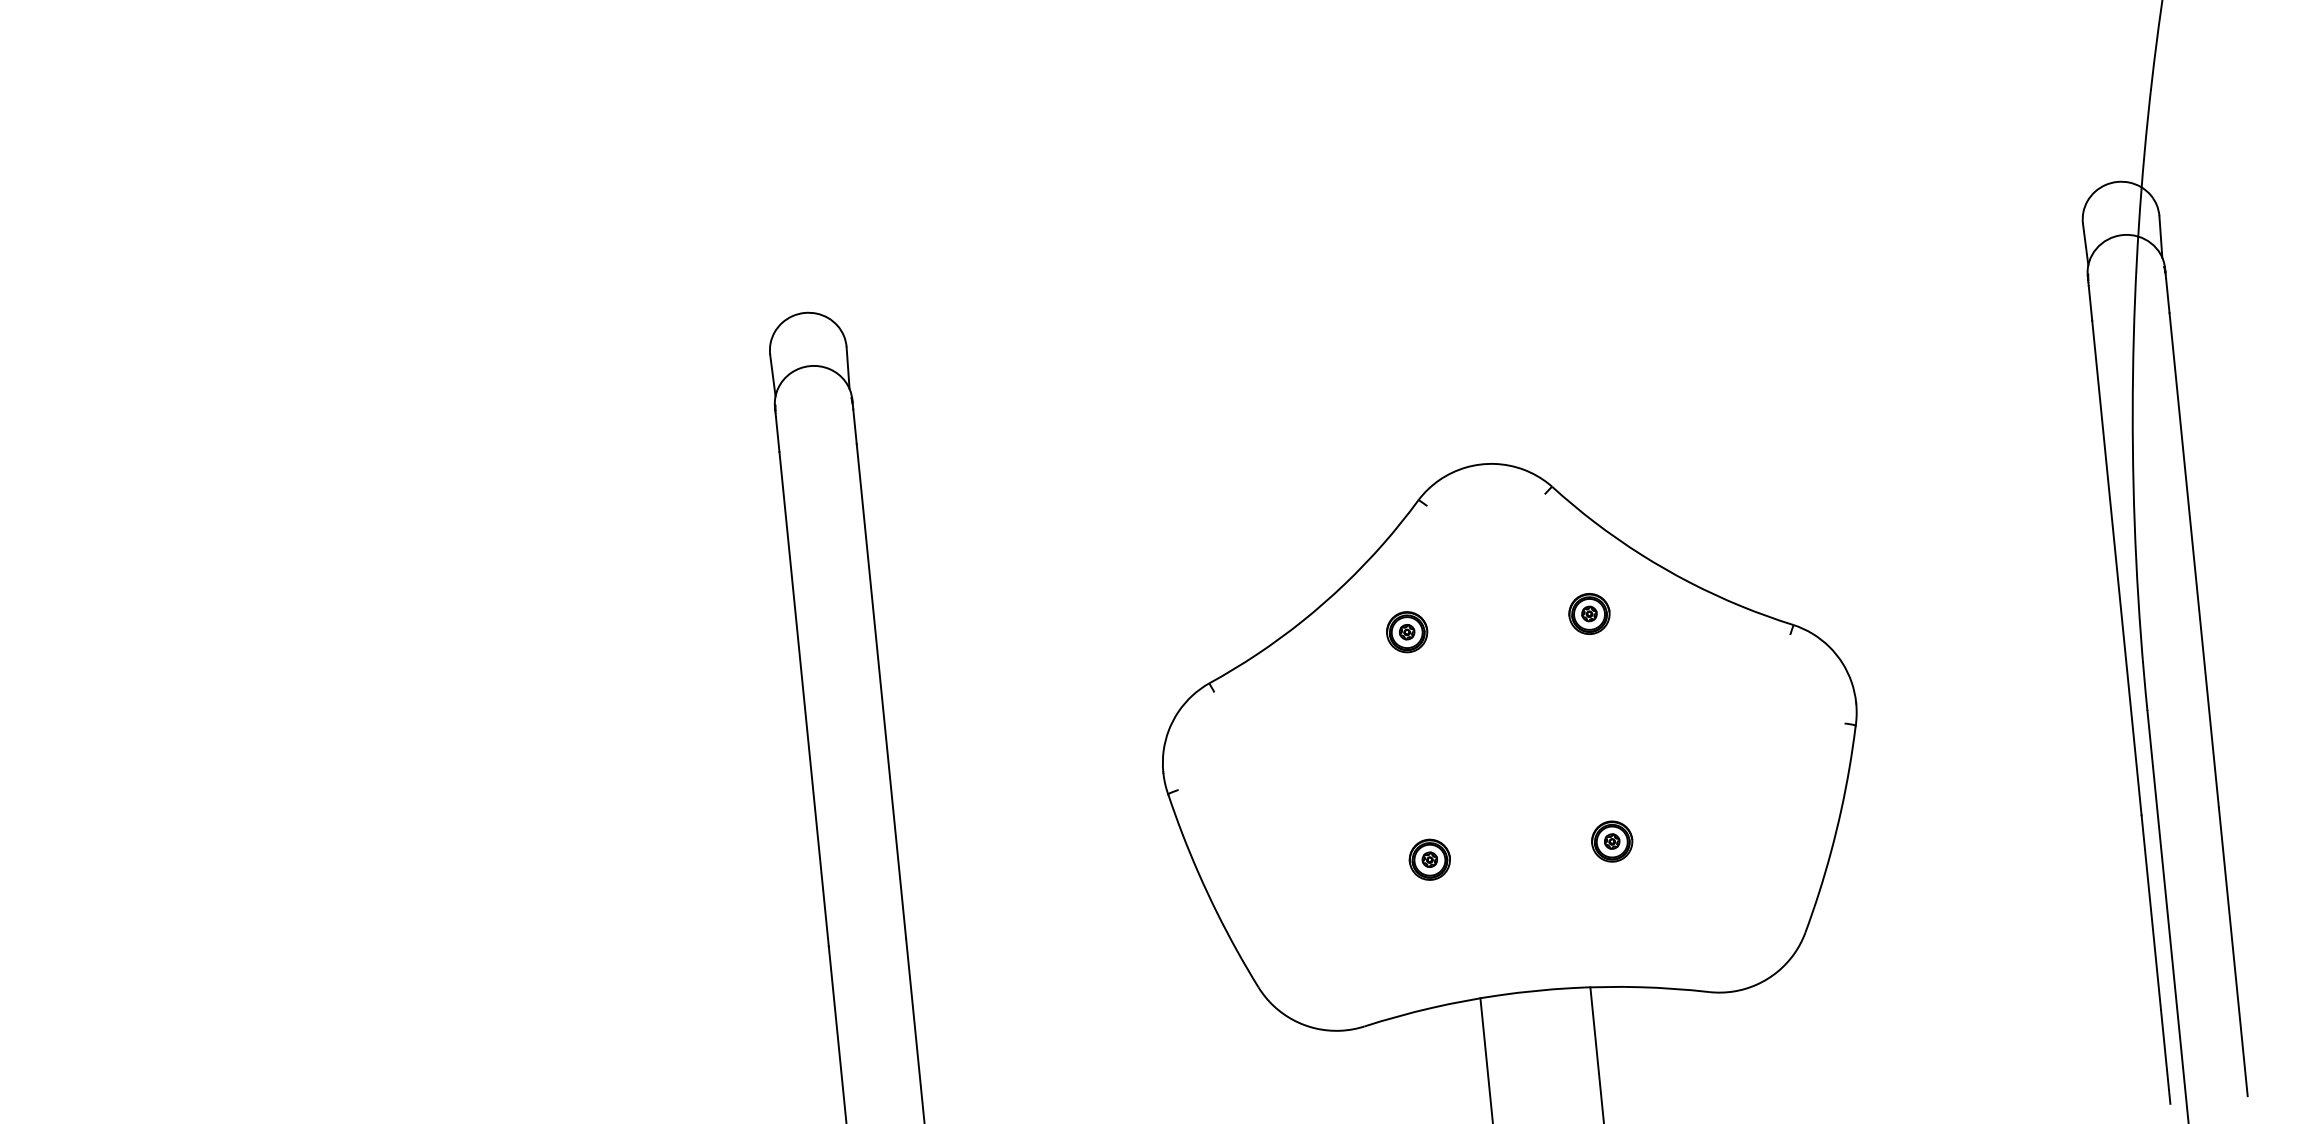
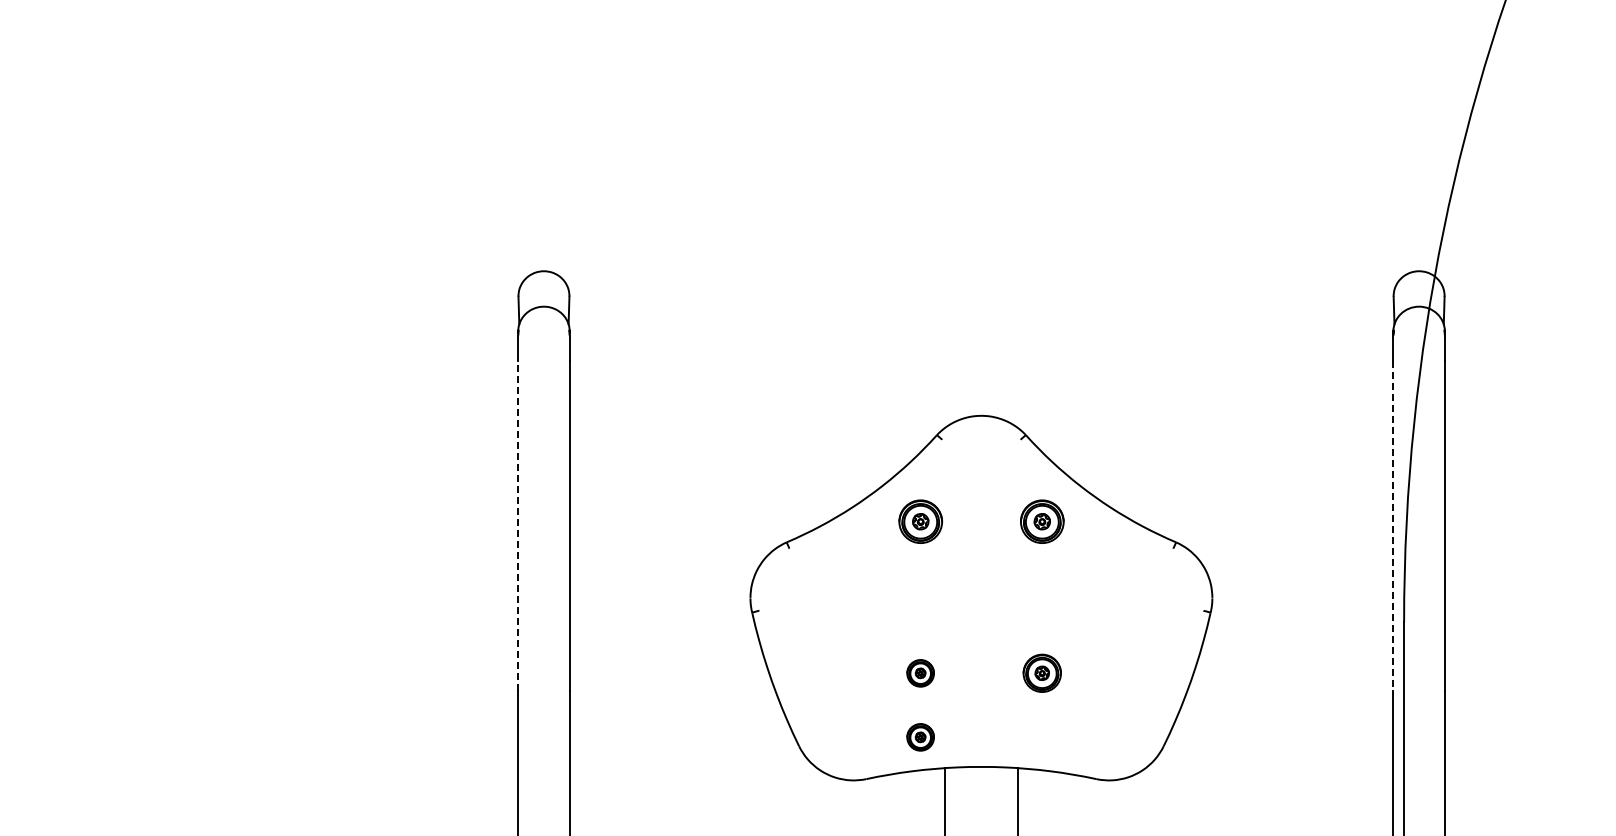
line: (2117, 568) -> (1393, 526), solid -> dashed
part: (1588, 613) -> (1041, 521), size x1.6
part: (1406, 631) -> (920, 521), size x1.6
line: (804, 699) -> (518, 526), solid -> dashed
part: (1611, 841) -> (1041, 673), size x1.4
part: (1439, 955) -> (920, 737), added

